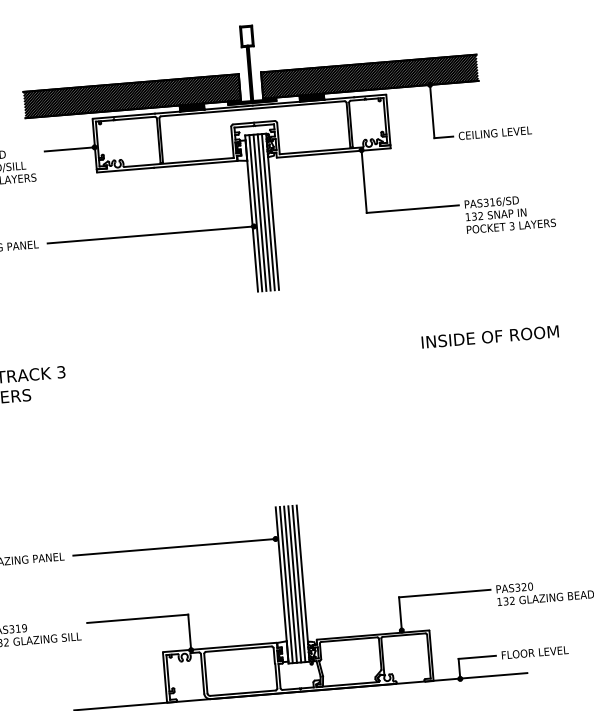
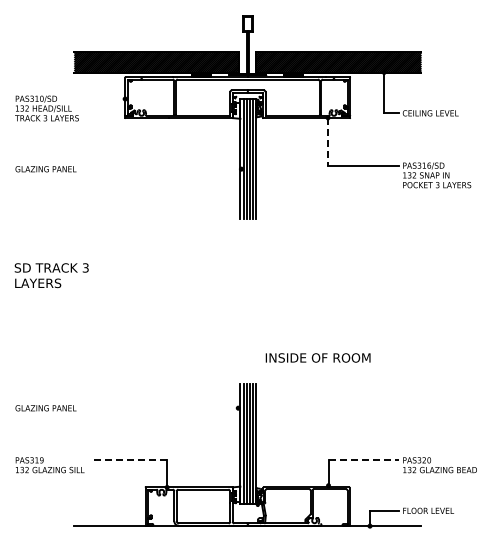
line: (69, 150) -> (105, 99), removed
line: (364, 182) -> (328, 142), solid -> dashed
line: (150, 235) -> (162, 169), removed
text: (489, 336) -> (317, 357), moved
line: (174, 547) -> (160, 408), removed
line: (444, 593) -> (363, 460), solid -> dashed
line: (137, 619) -> (128, 460), solid -> dashed

